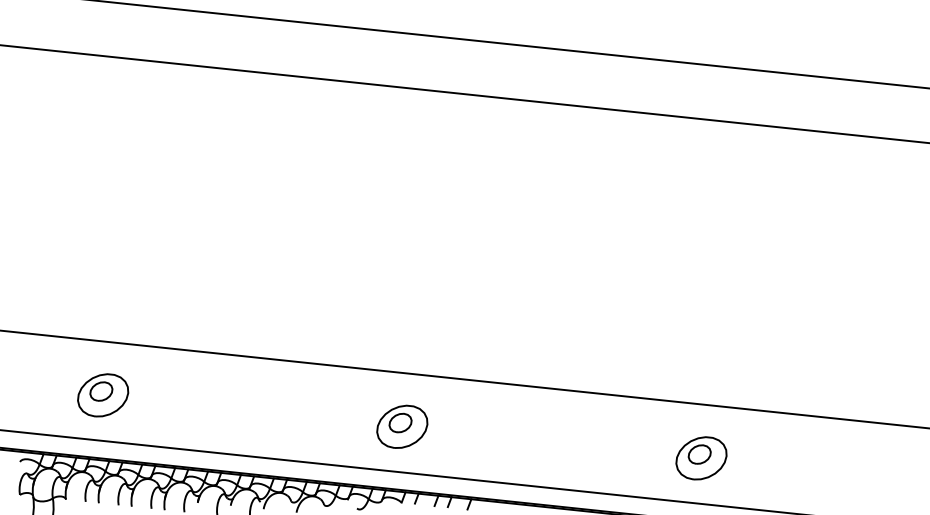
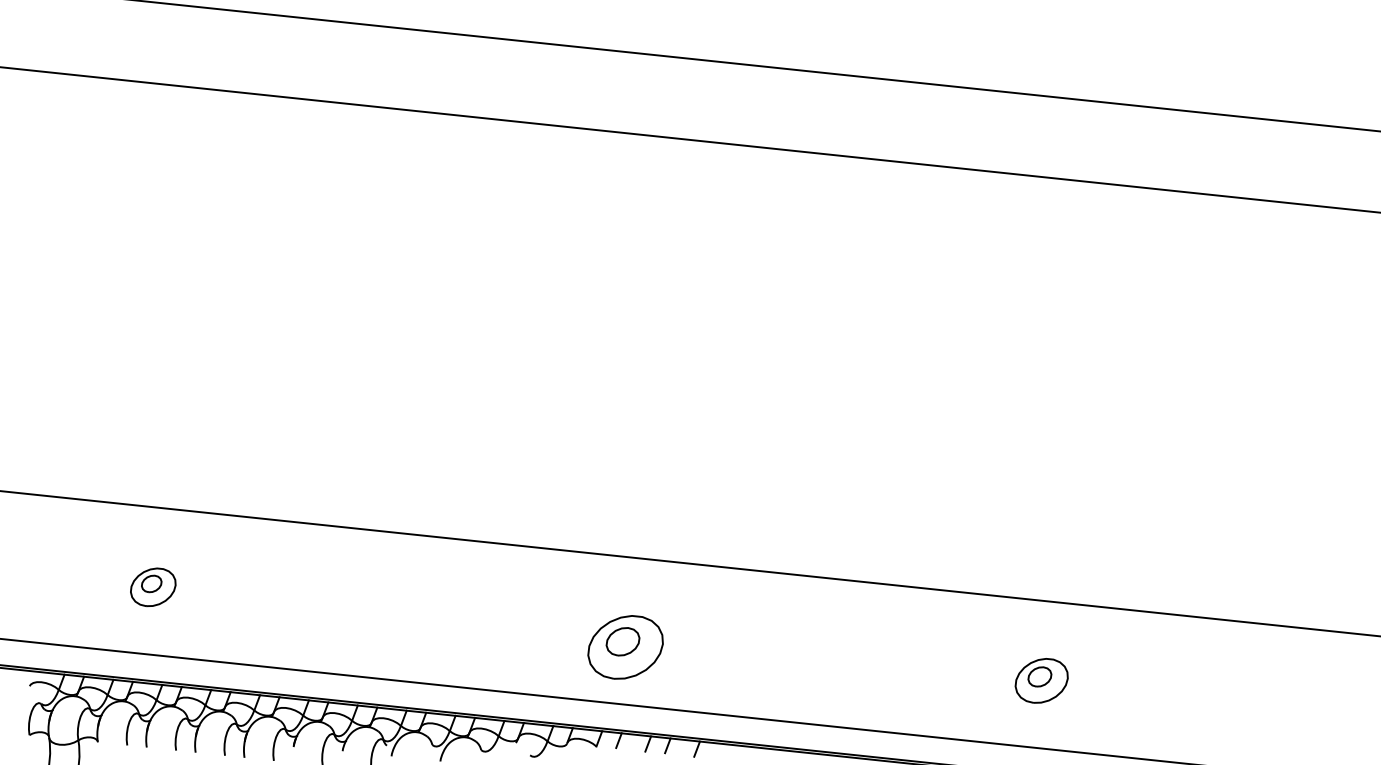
part: (103, 395) -> (153, 587), size x0.6
part: (402, 426) -> (625, 646), moved
part: (701, 458) -> (1041, 681), size x0.7

